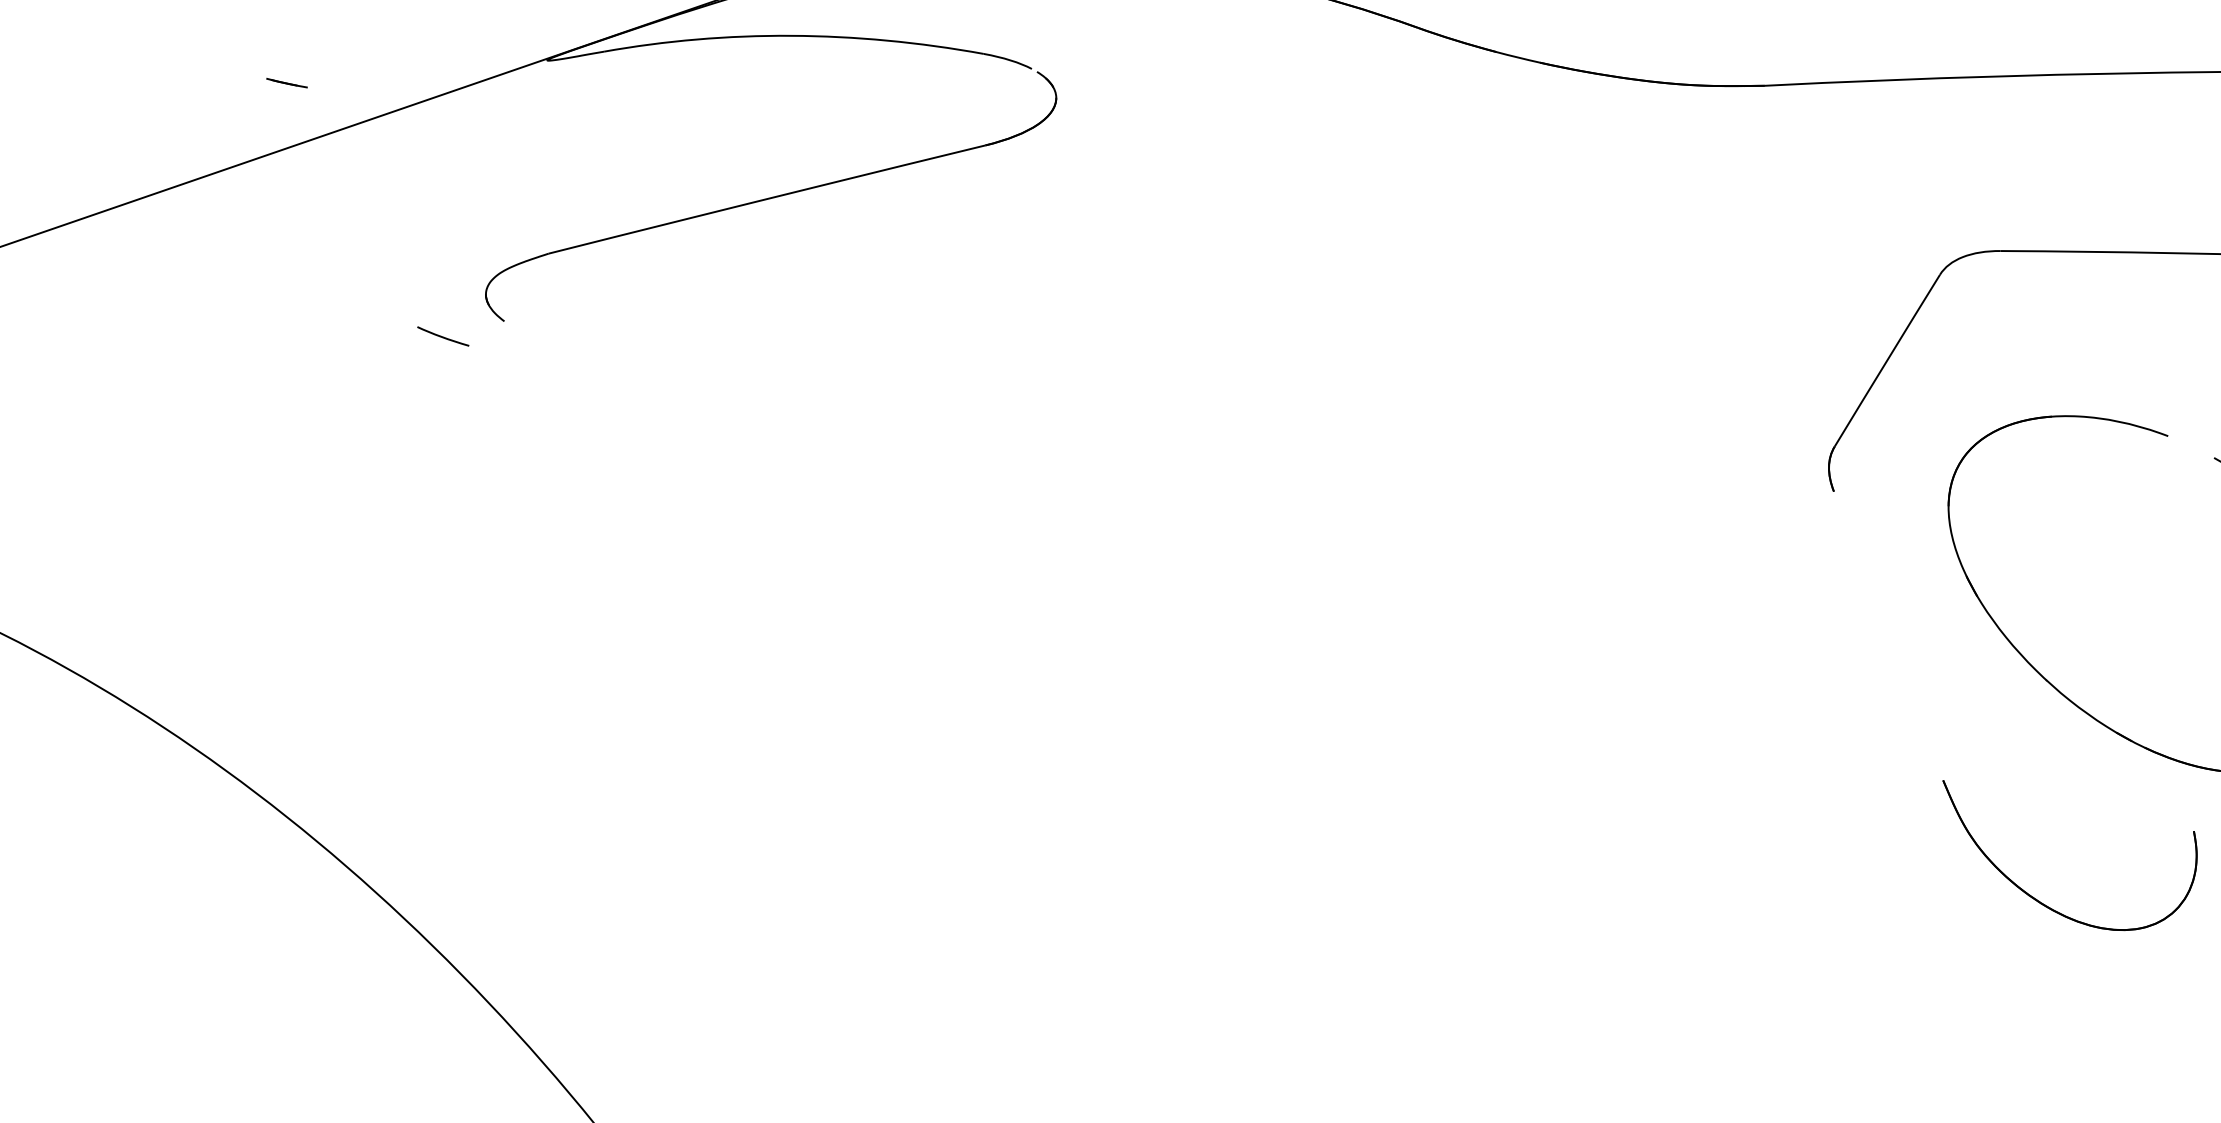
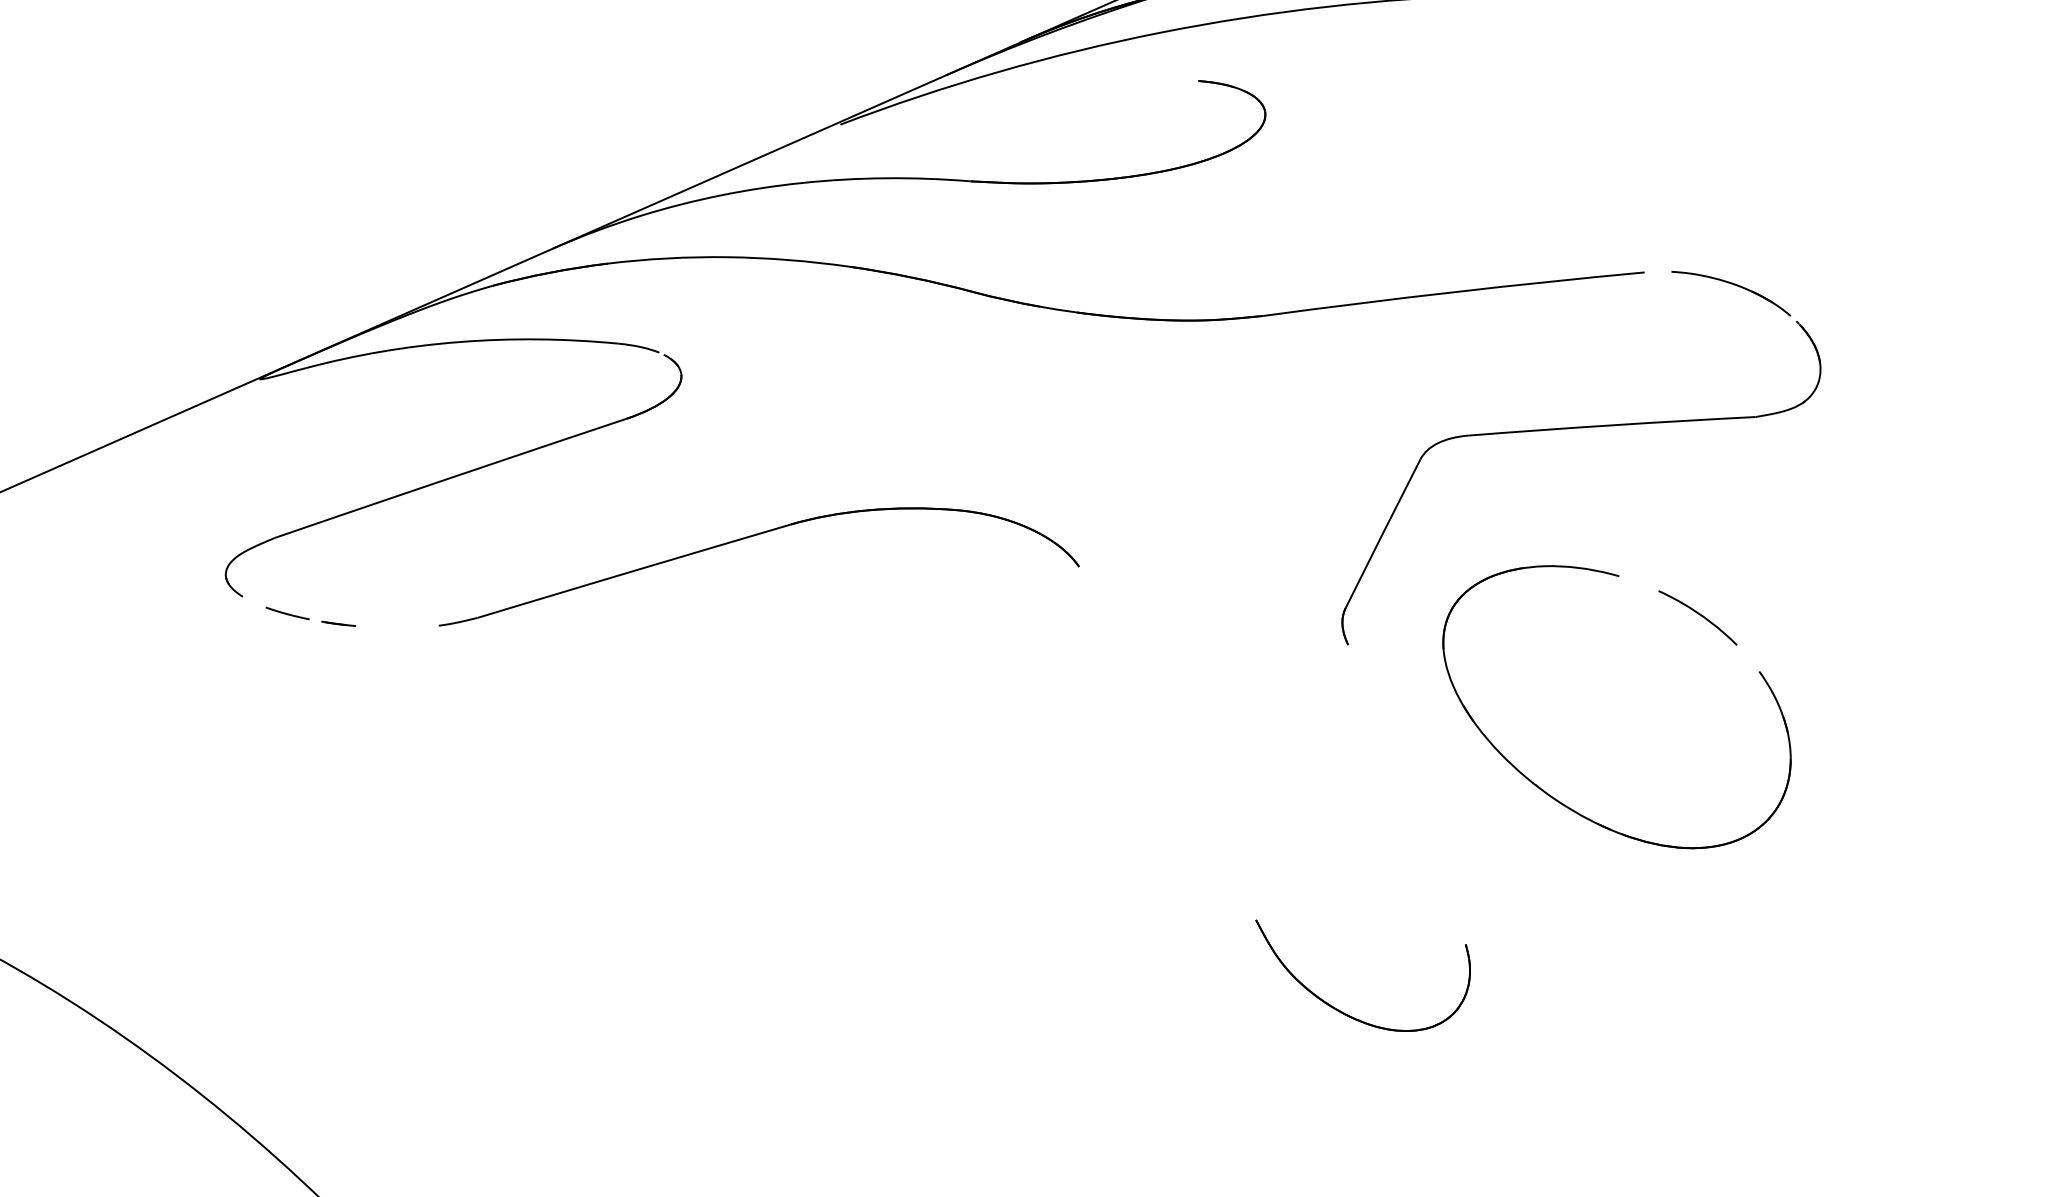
line: (286, 82) -> (338, 623), moved
part: (1124, 301) -> (751, 537), added
line: (443, 336) -> (287, 613), moved
part: (2040, 901) -> (1344, 1012), moved

